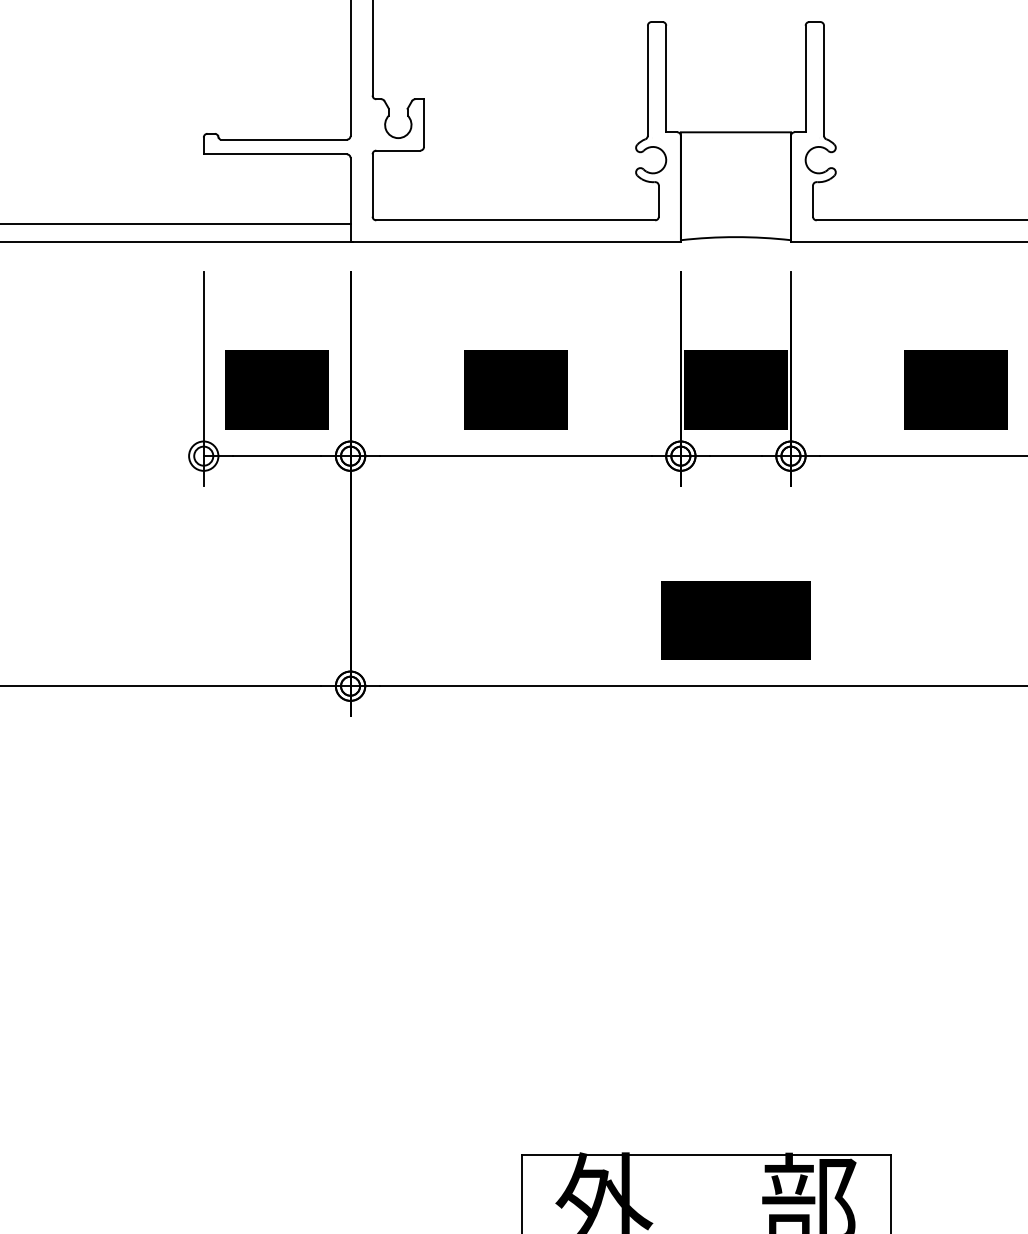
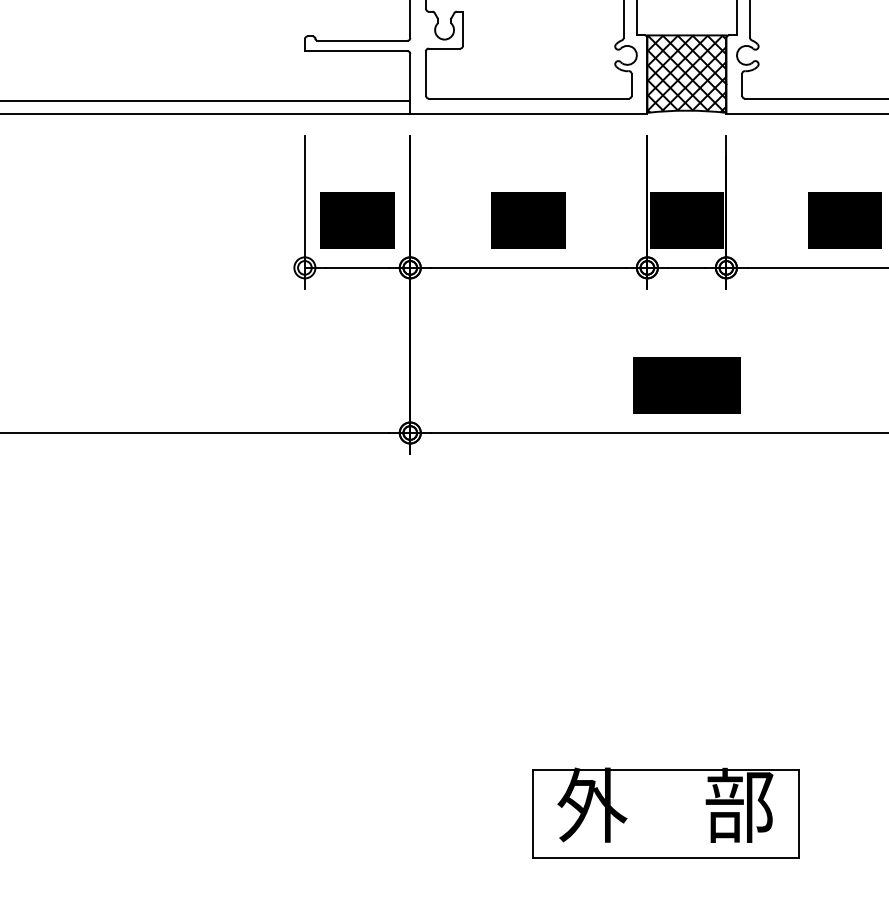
hatch: (735, 185) -> (686, 73), added

